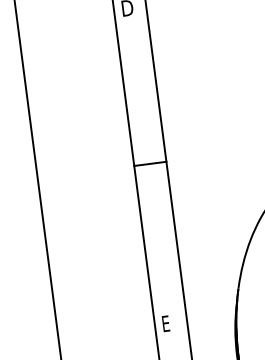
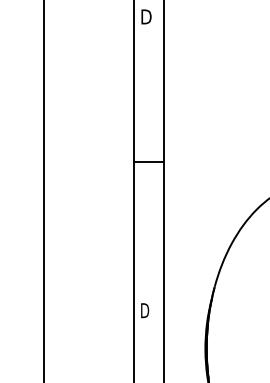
text: (167, 323) -> (145, 310), E -> D

